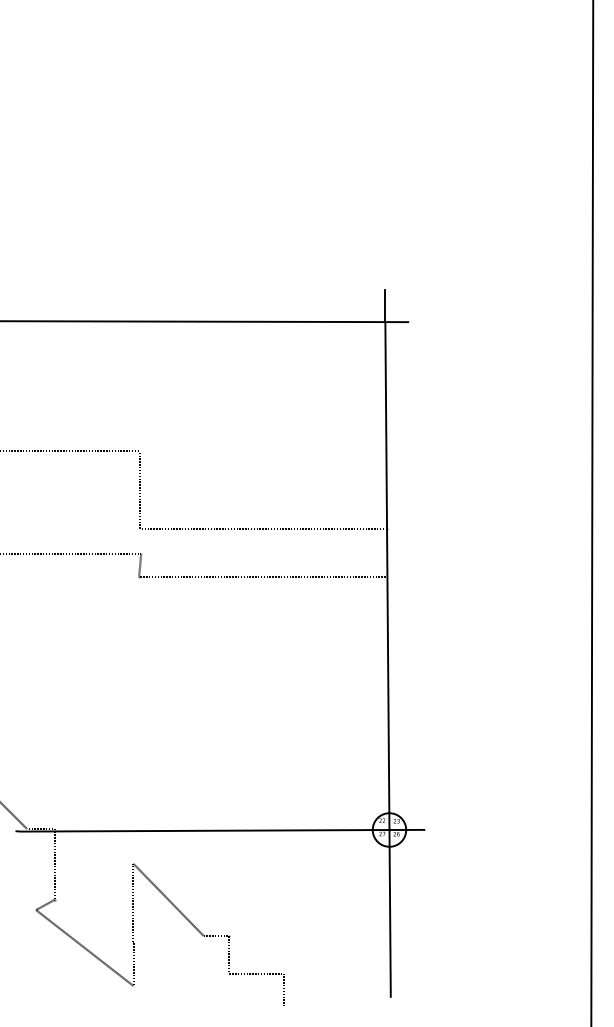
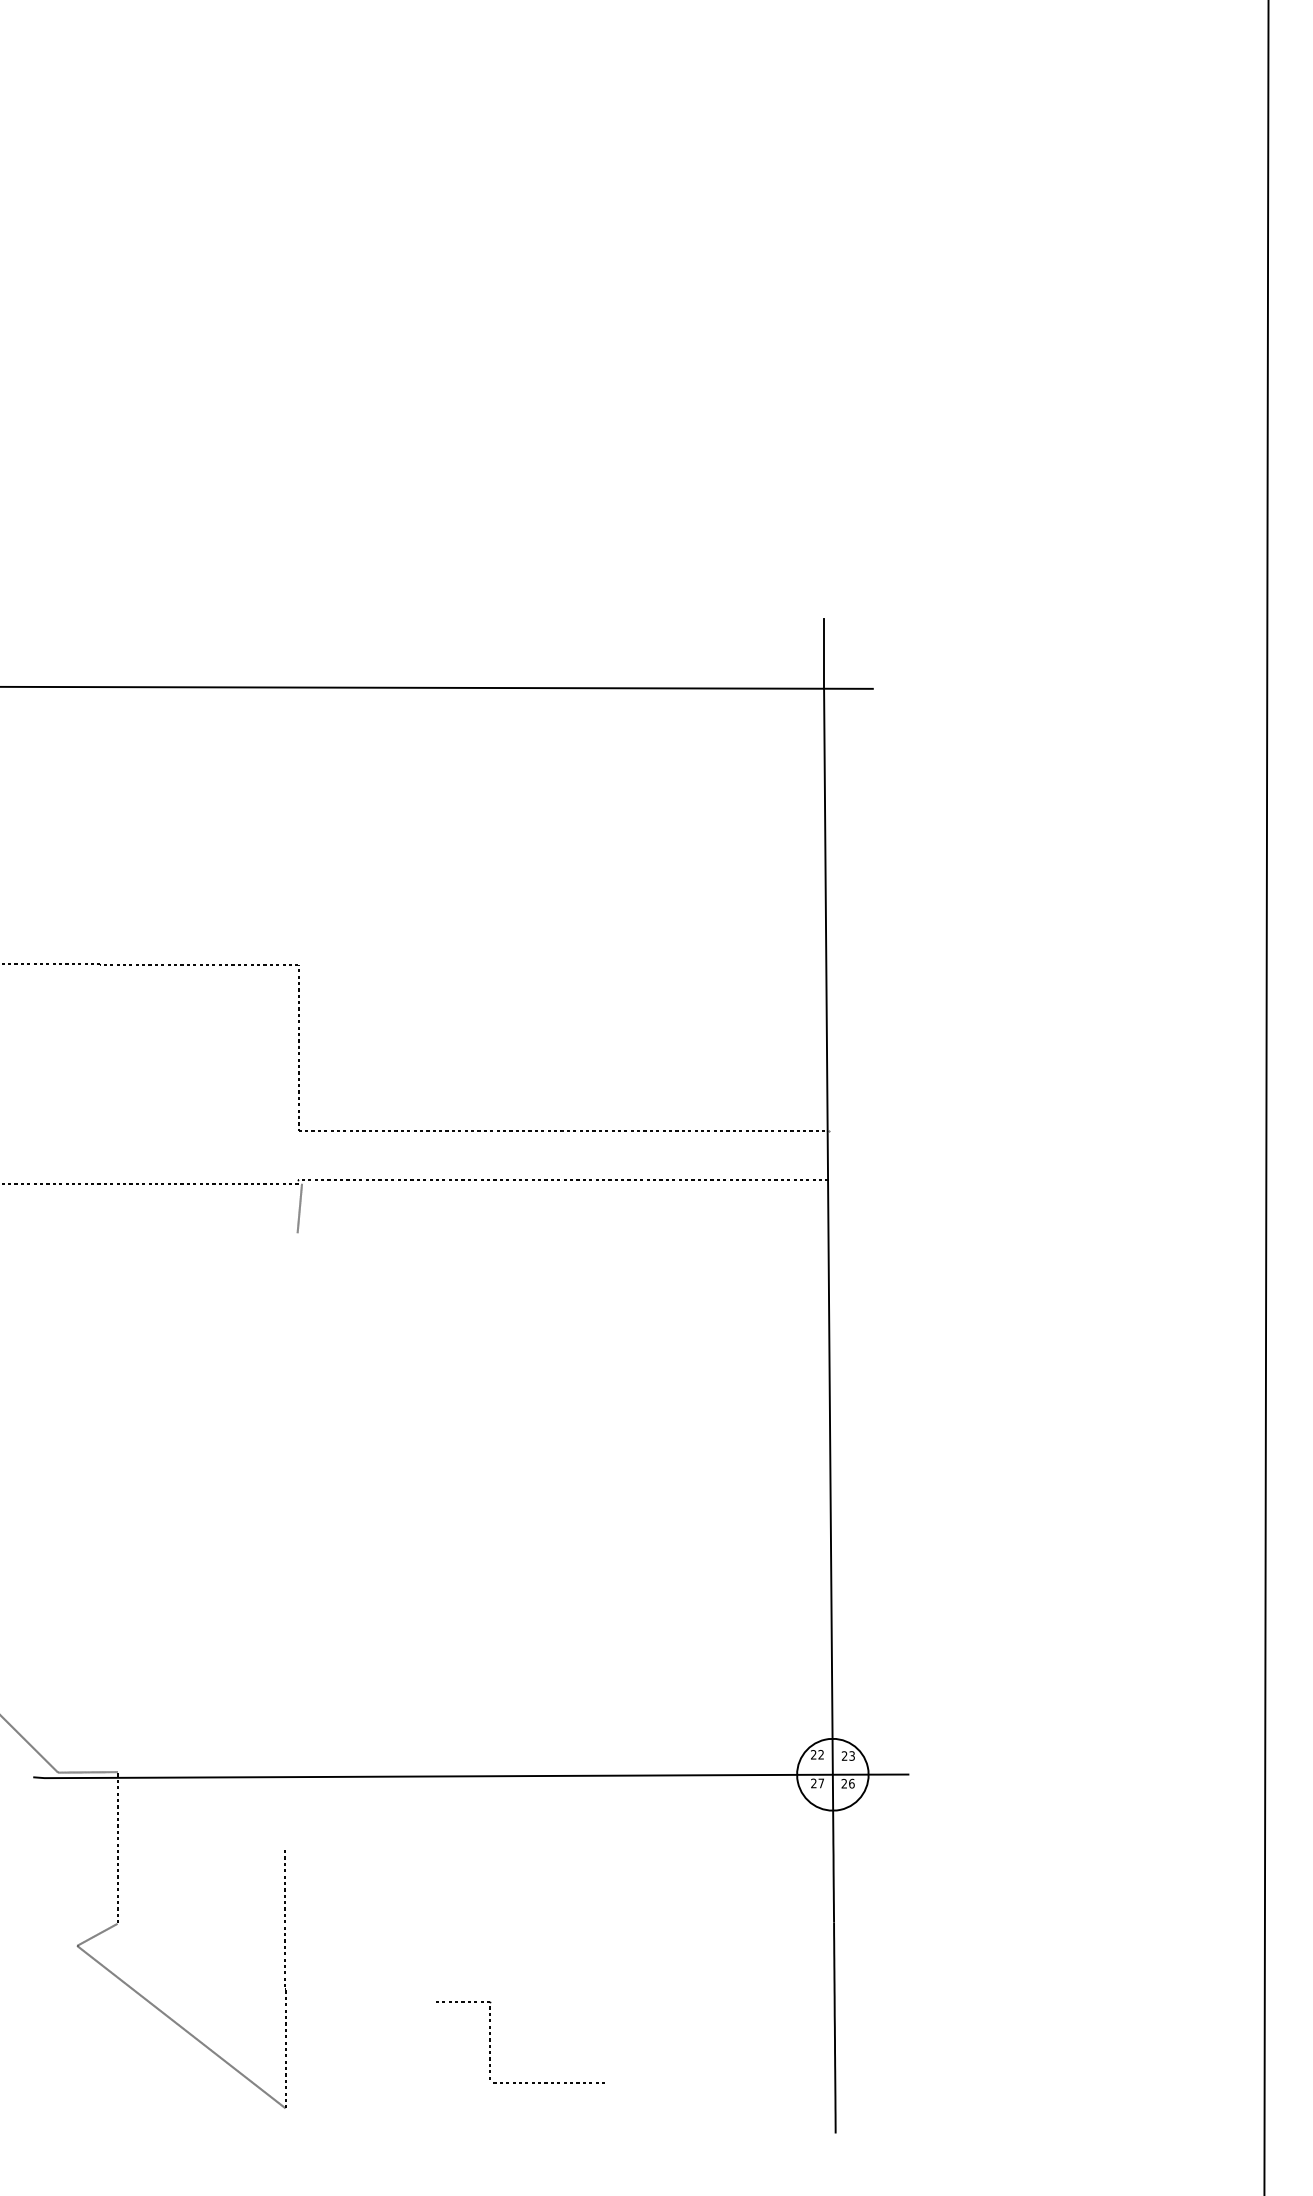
line: (263, 576) -> (563, 1179), moved
line: (168, 899) -> (360, 1923), removed
line: (284, 990) -> (608, 2117), removed

